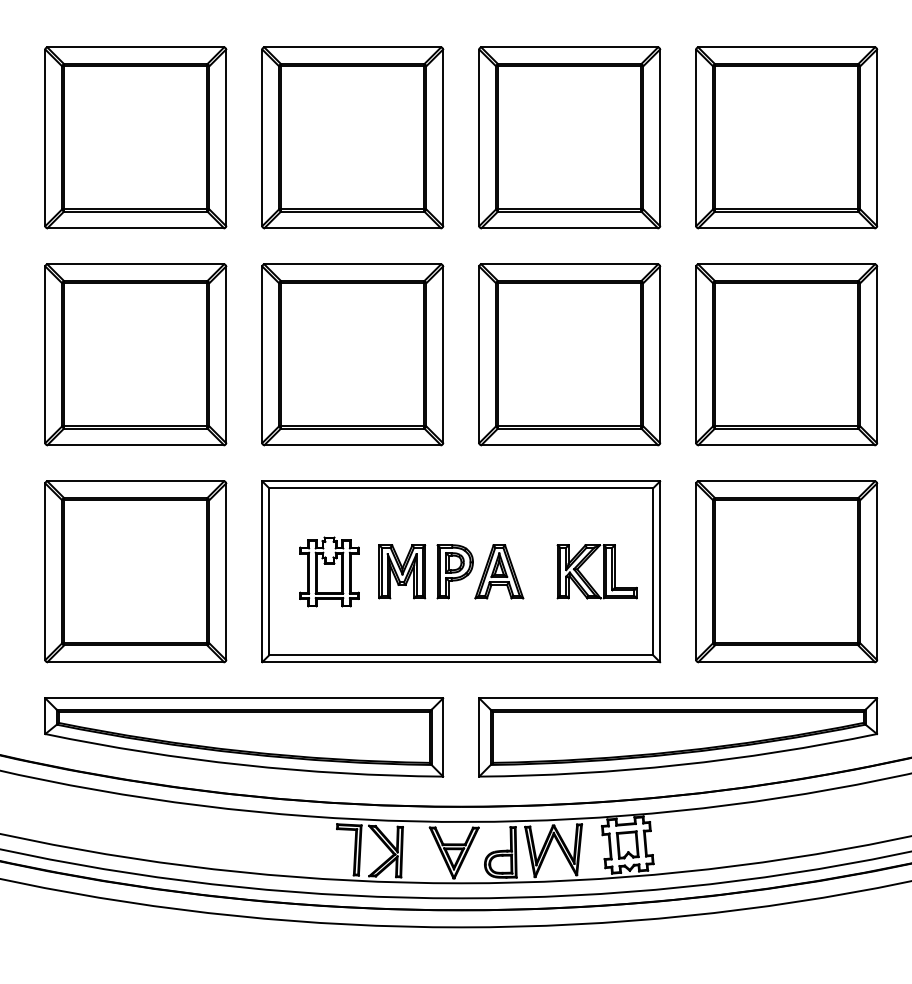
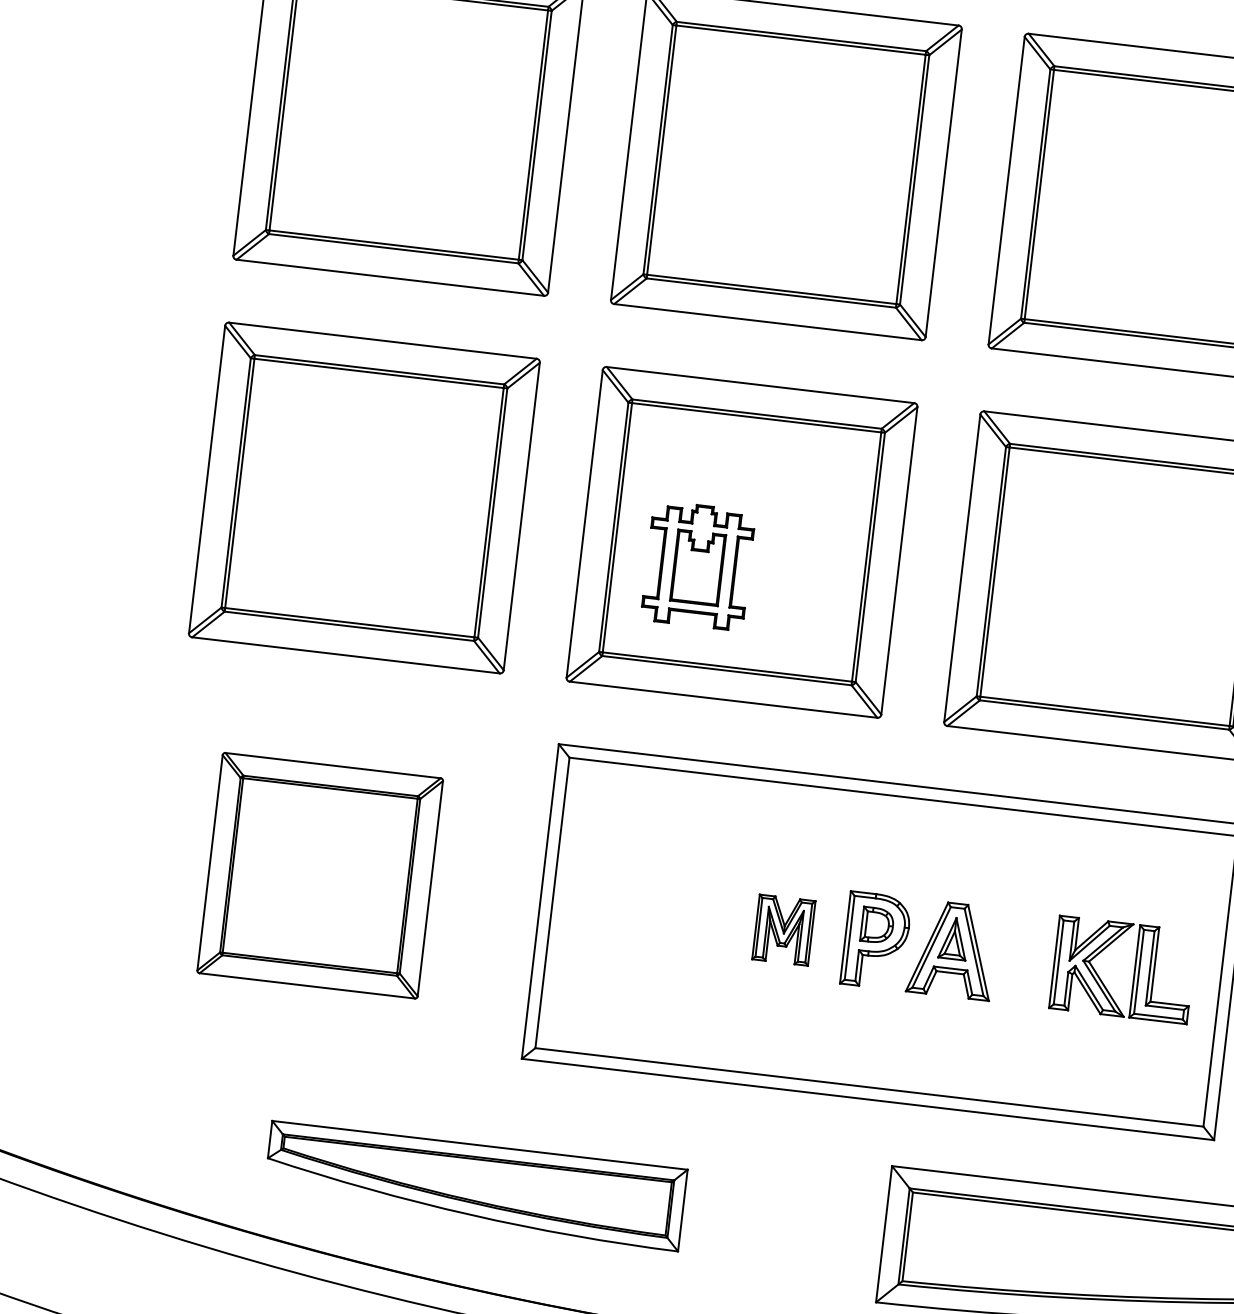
part: (135, 571) -> (319, 875), size x0.7
part: (329, 571) -> (698, 564), moved
part: (402, 571) -> (784, 929), size x0.7
part: (244, 737) -> (475, 1186), size x0.6

